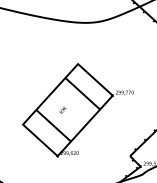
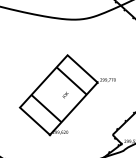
text: (62, 109) -> (65, 94), moved

